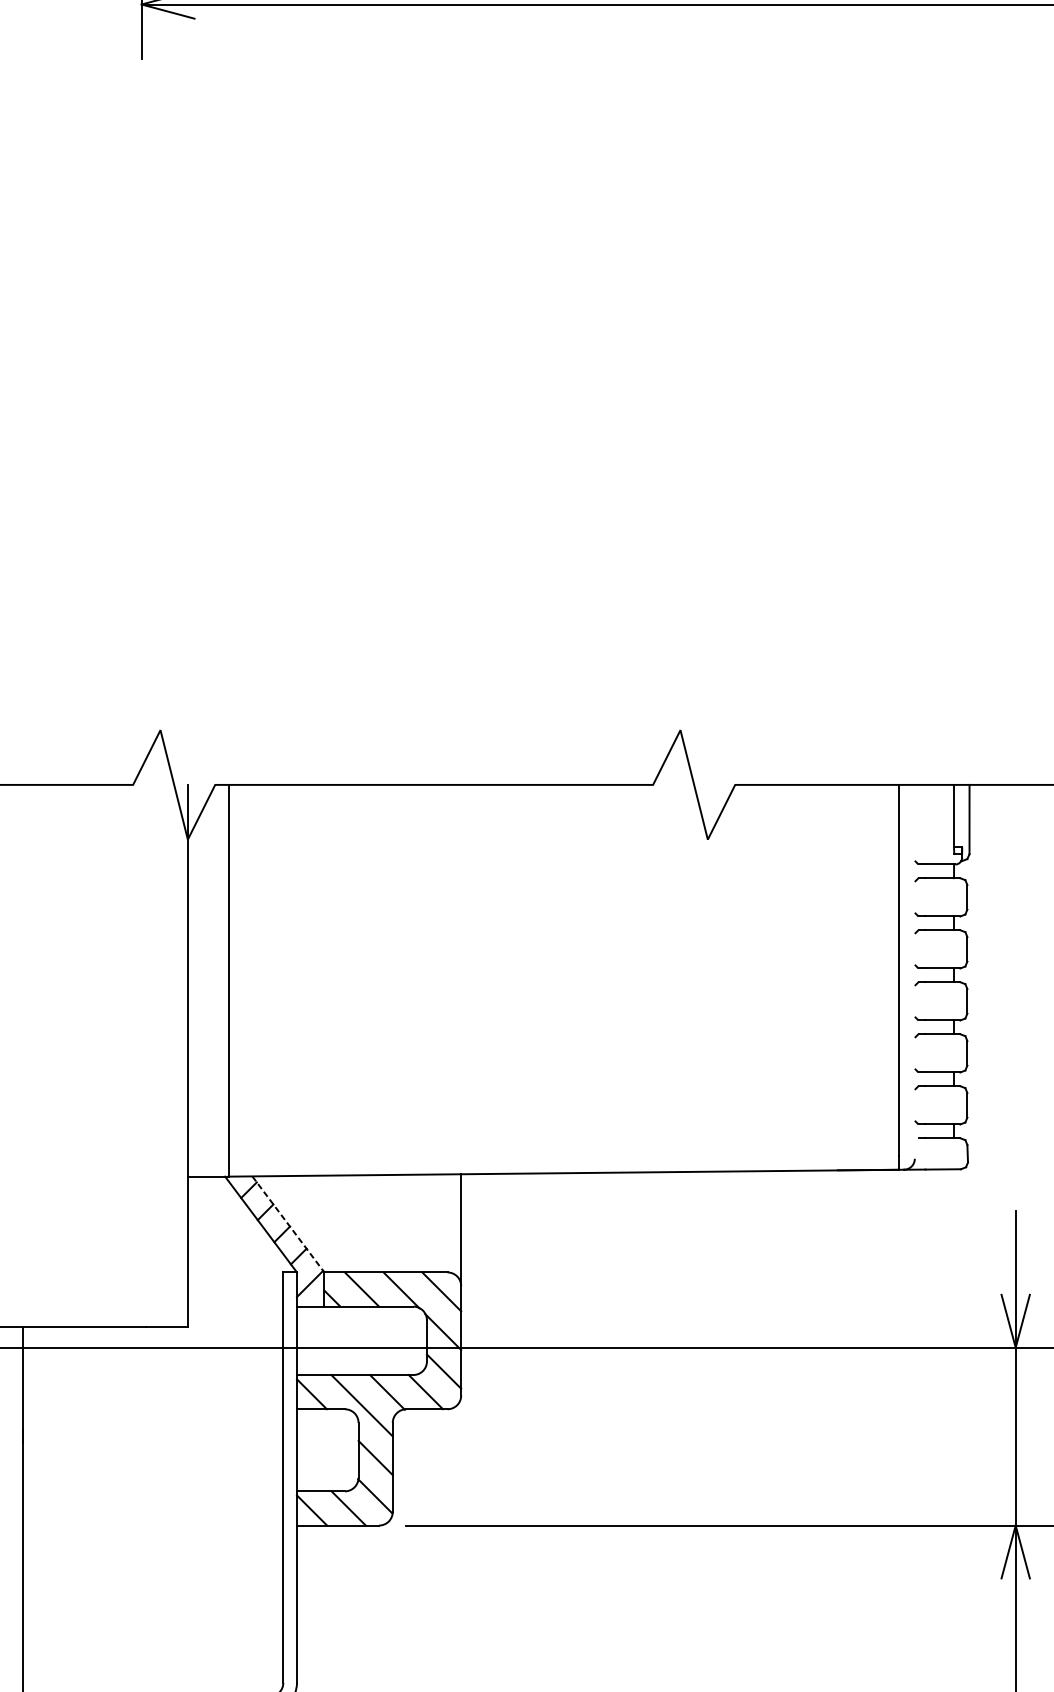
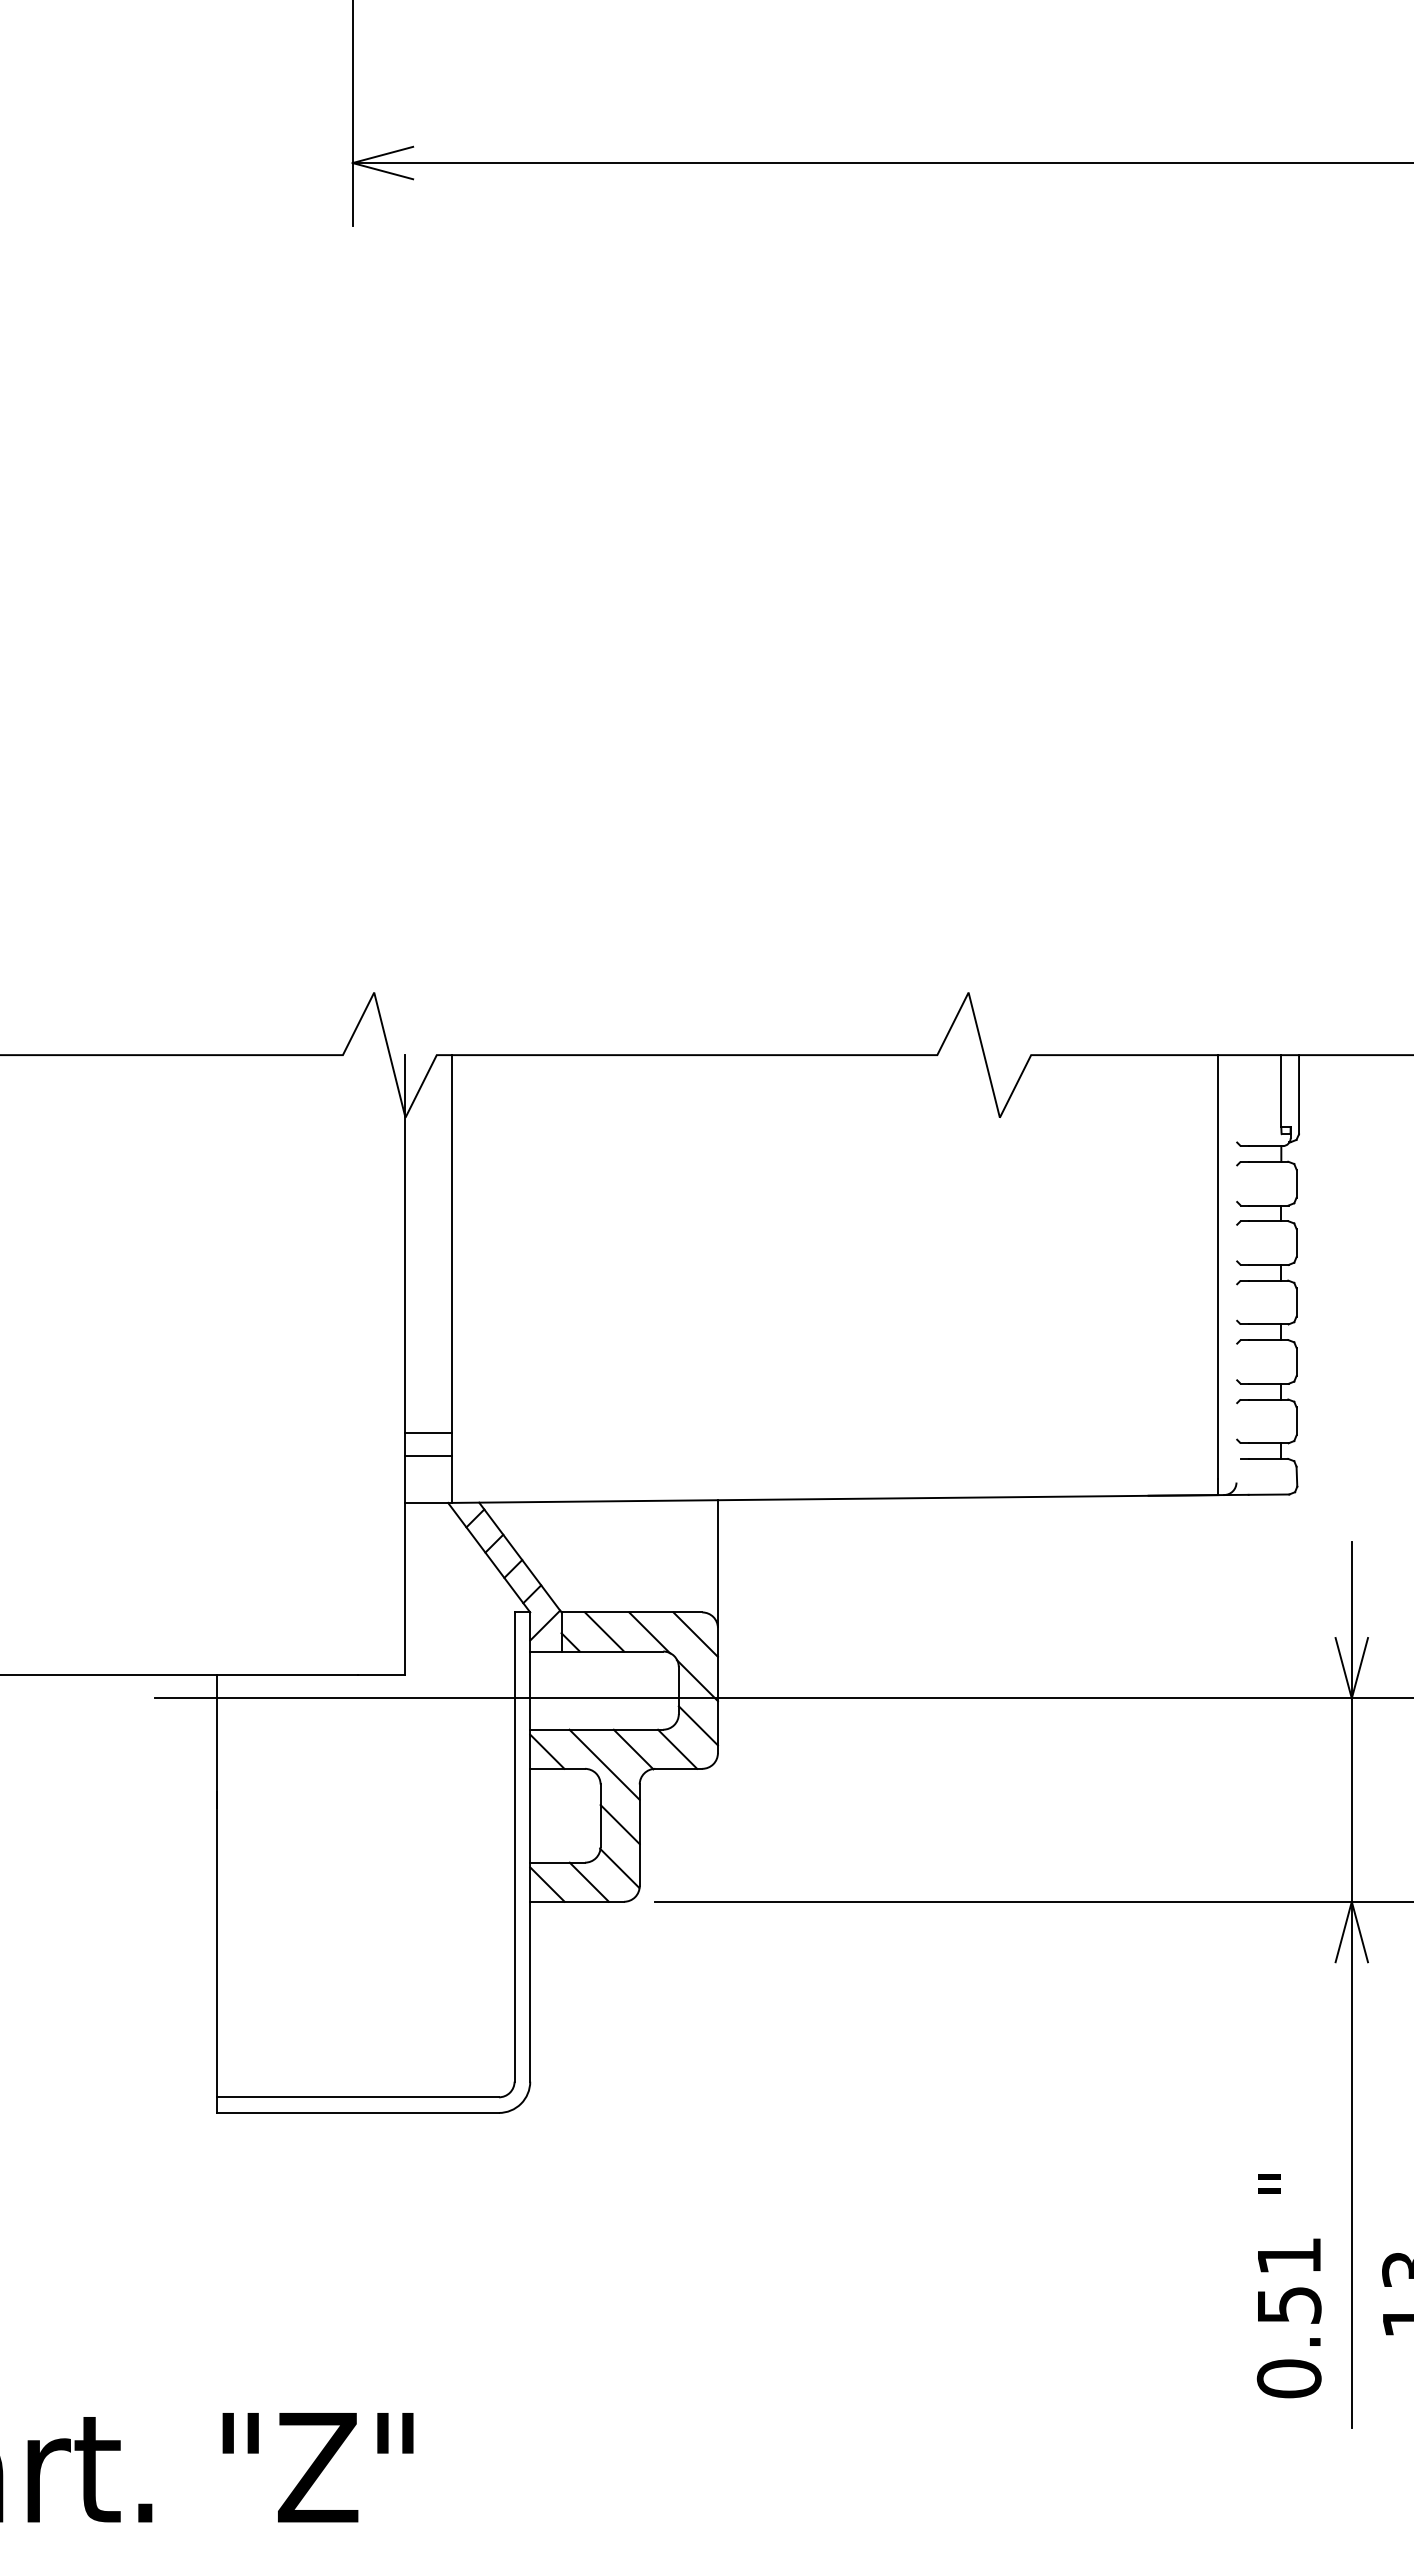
line: (207, 1115) -> (428, 1432), added
line: (207, 1136) -> (428, 1456), added
line: (288, 1224) -> (520, 1557), dashed -> solid

